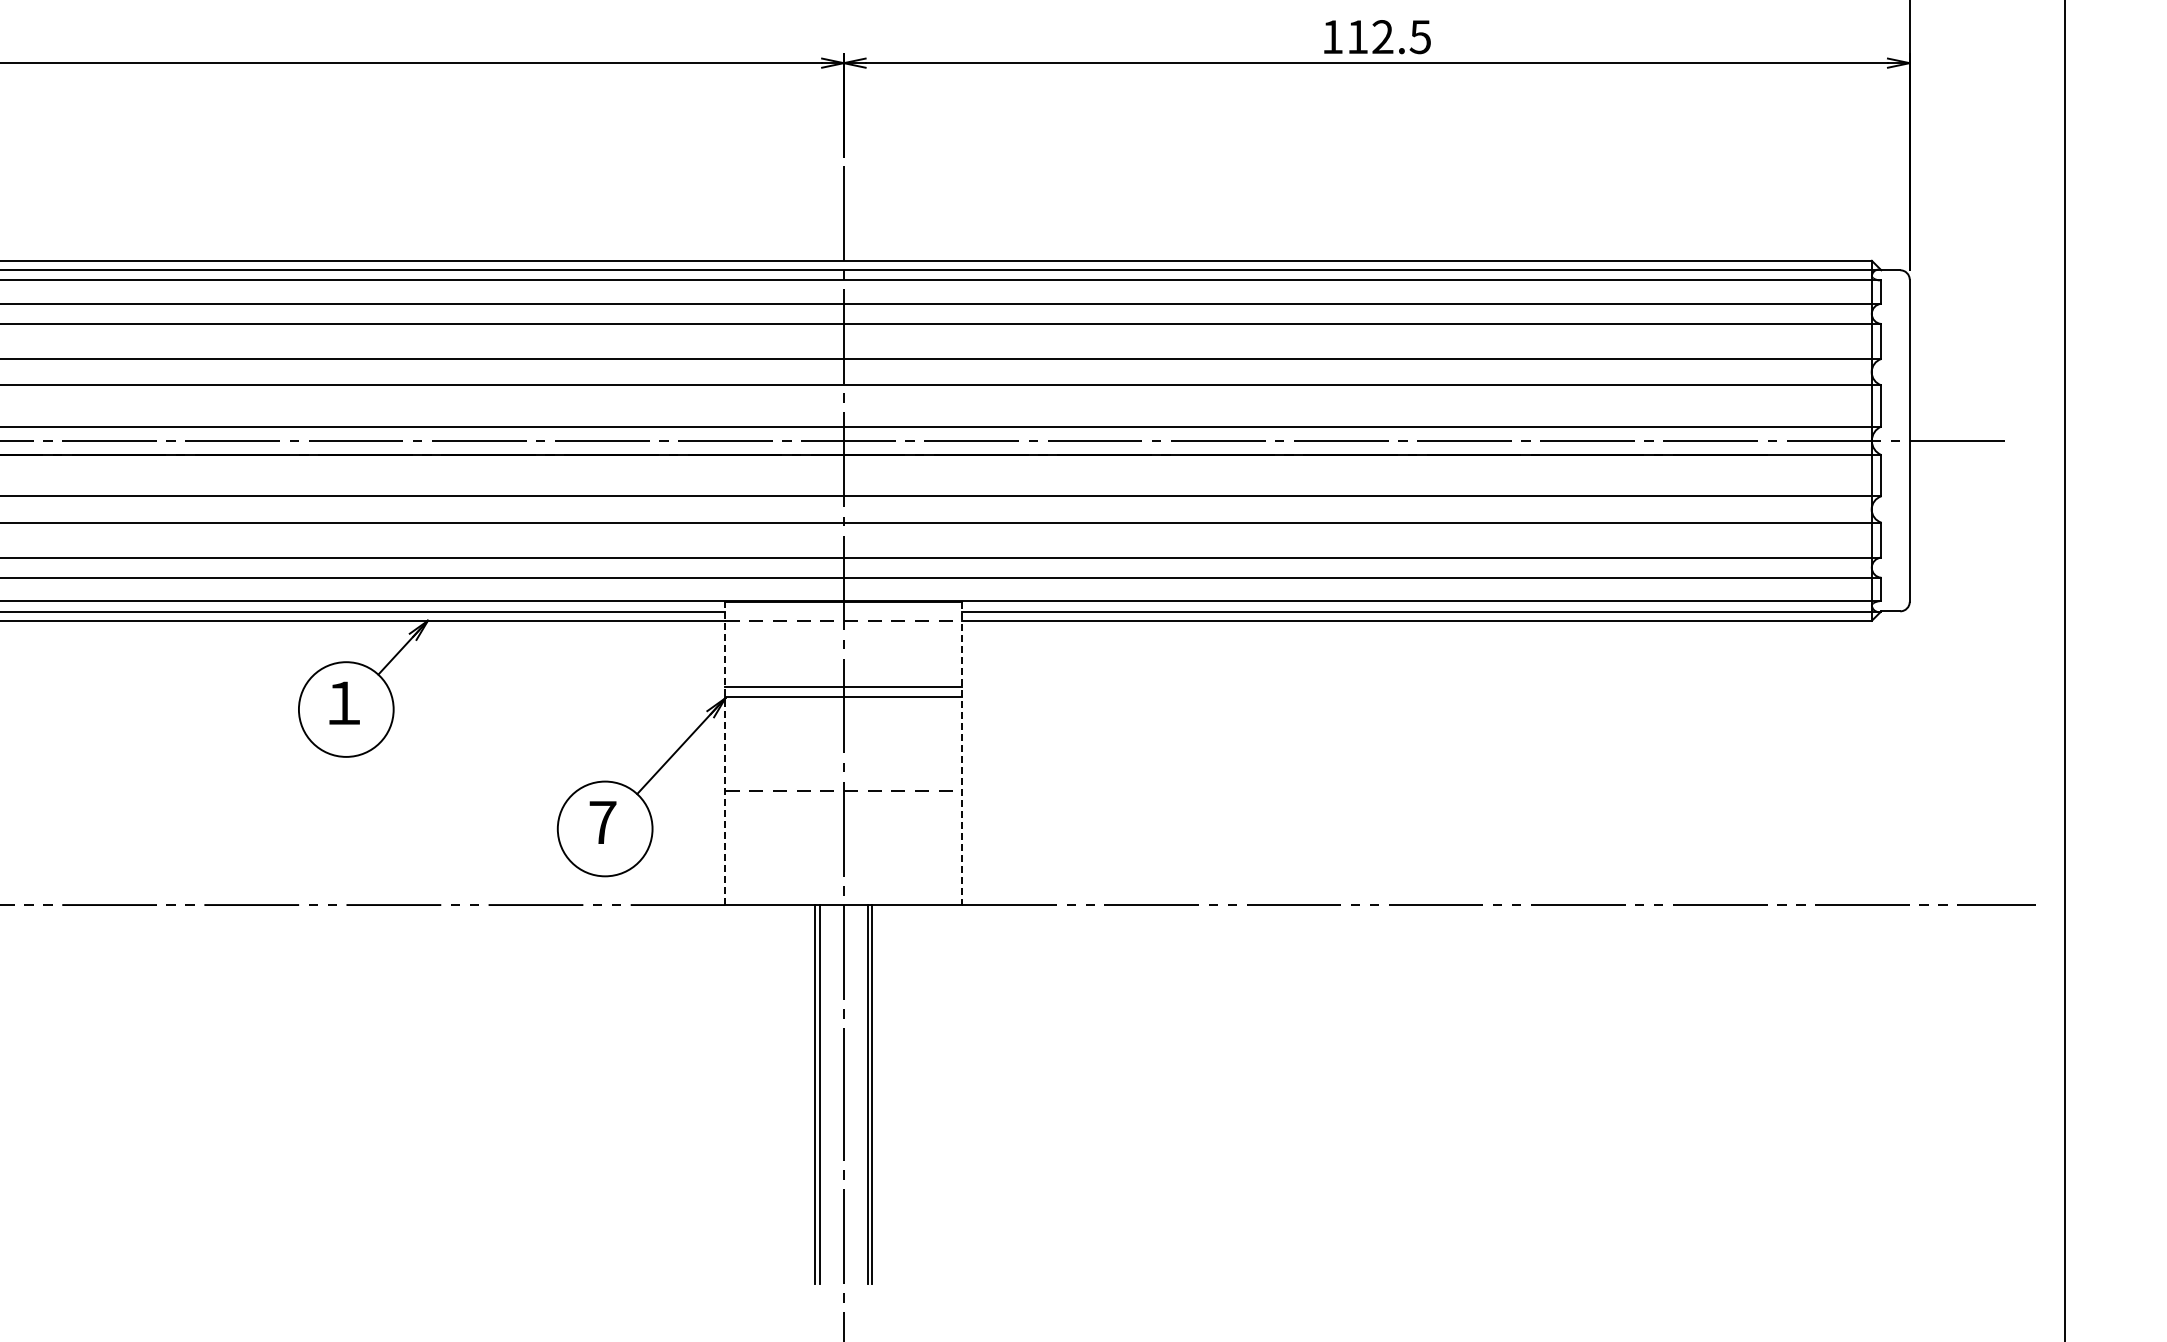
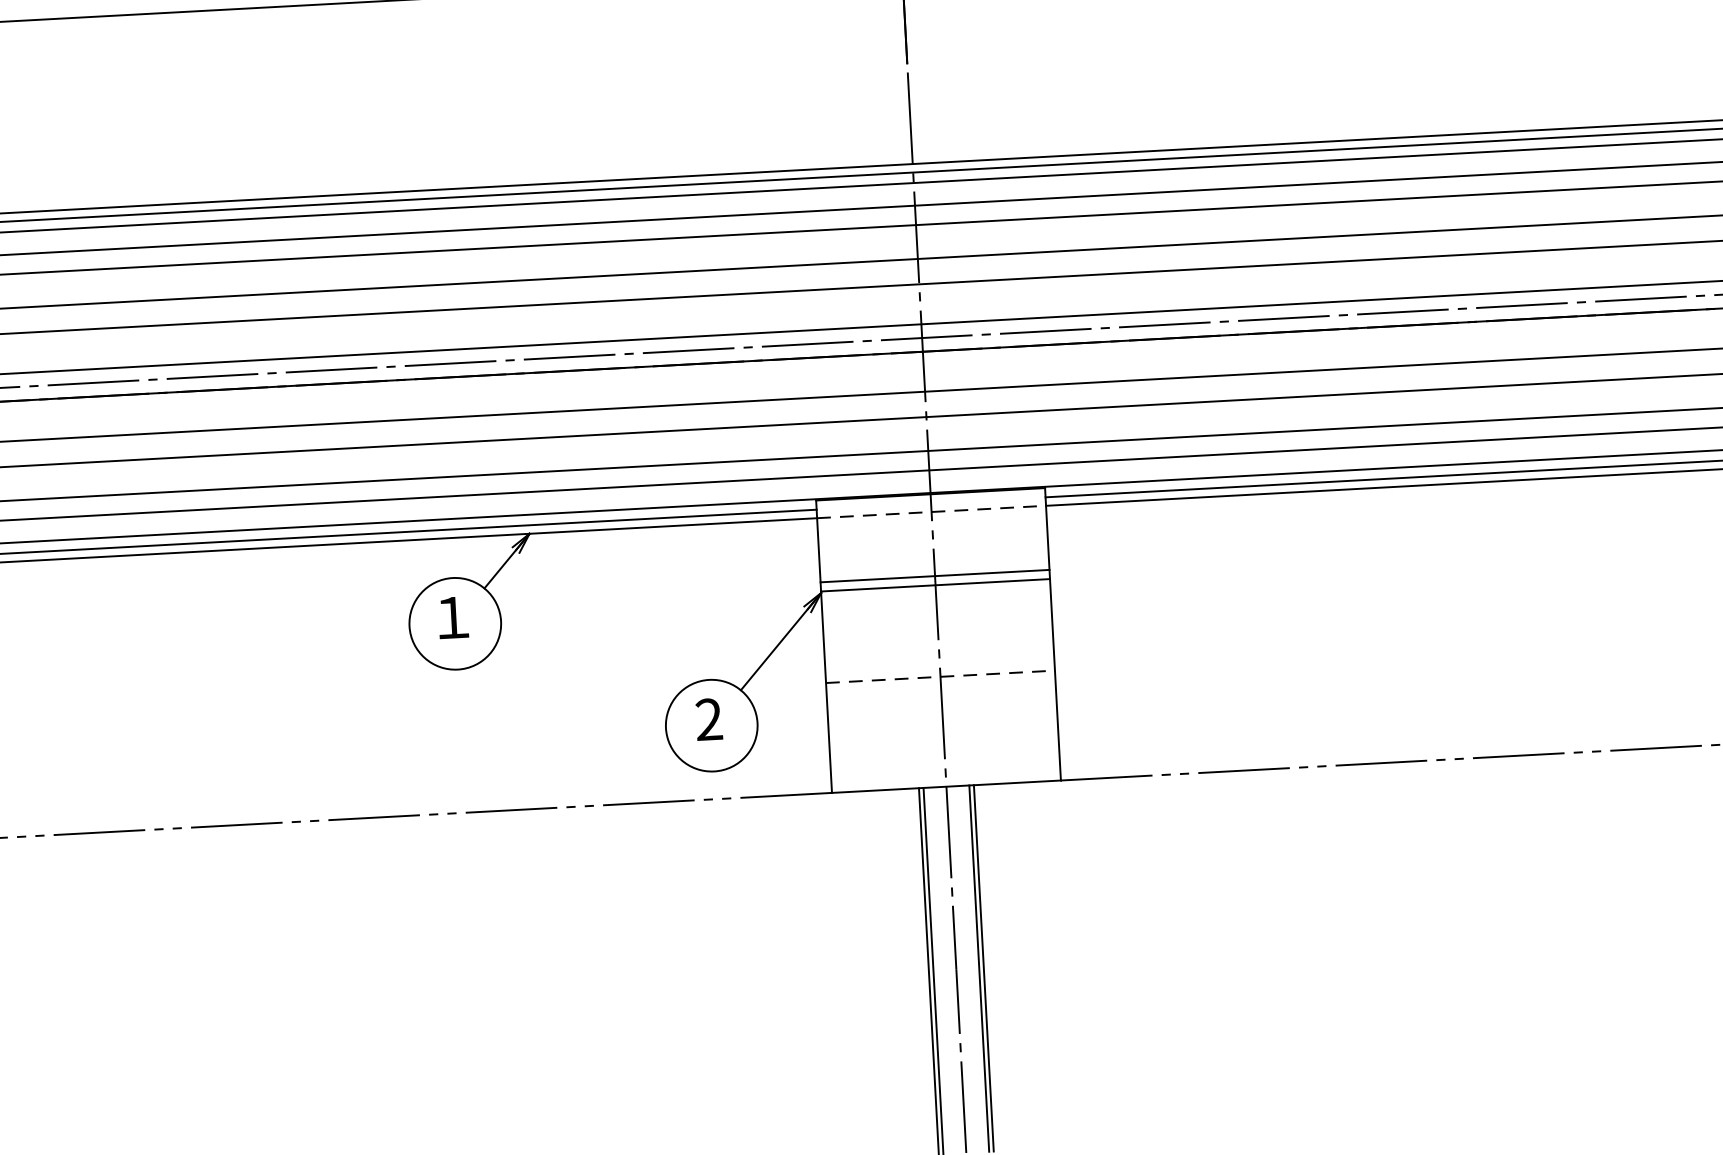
line: (725, 753) -> (824, 646), dashed -> solid
line: (962, 754) -> (1053, 635), dashed -> solid
text: (602, 821) -> (708, 718), 7 -> 2

